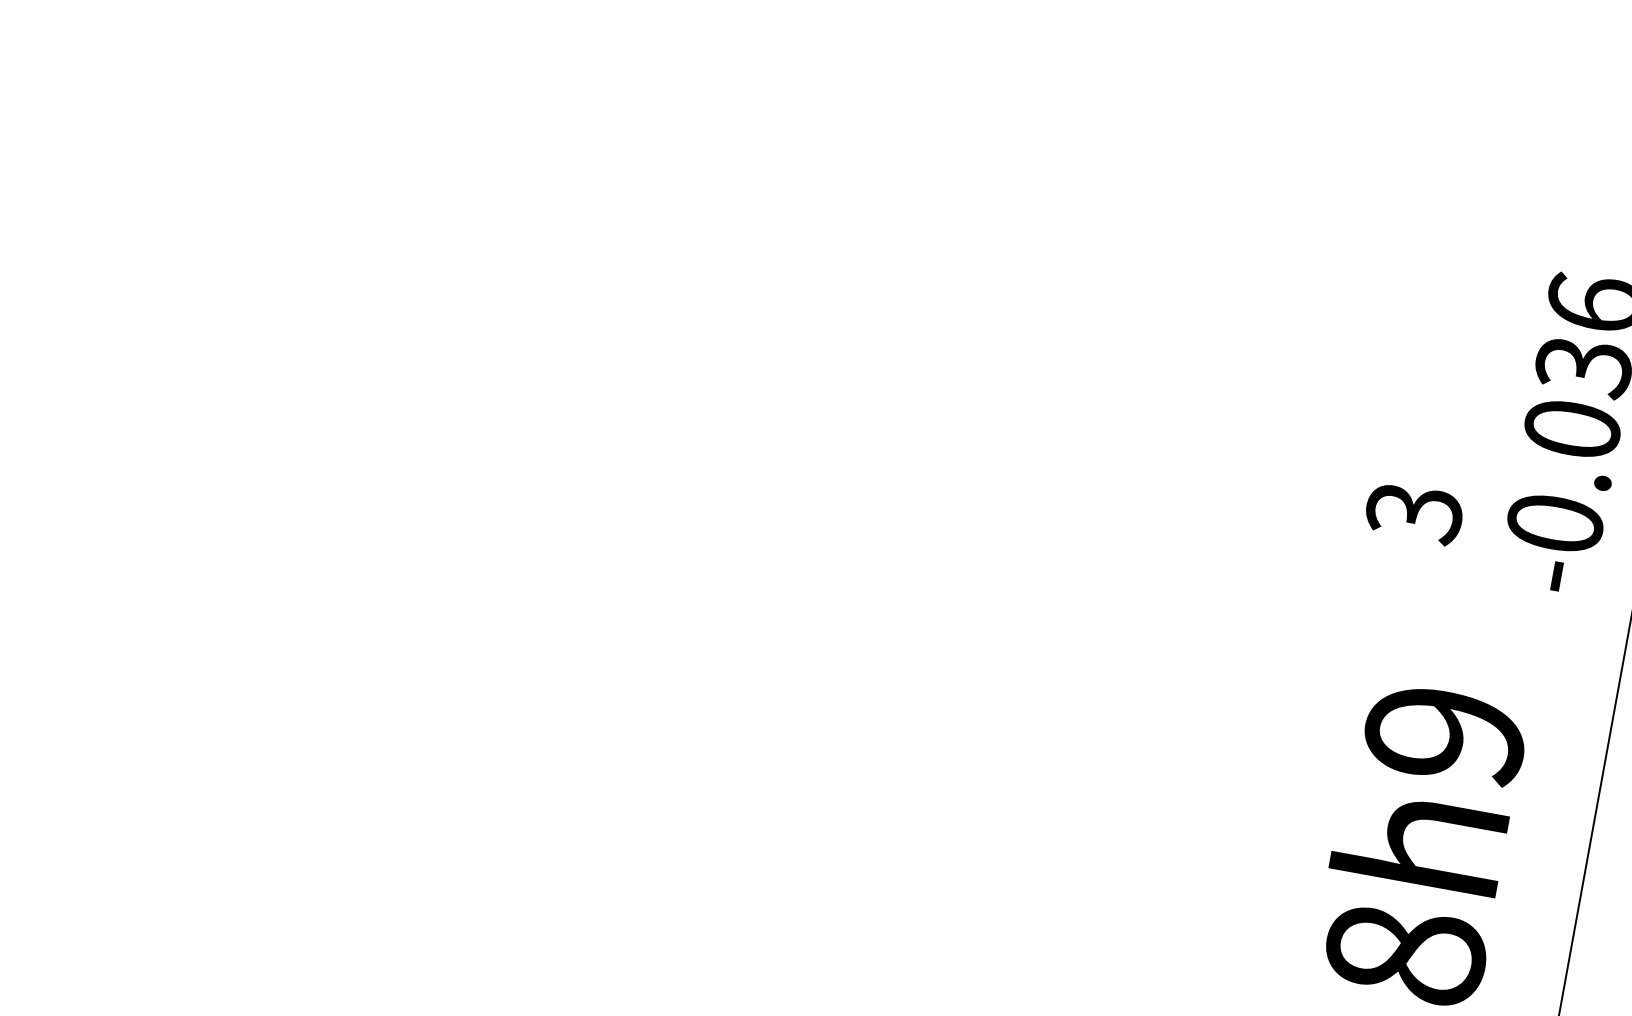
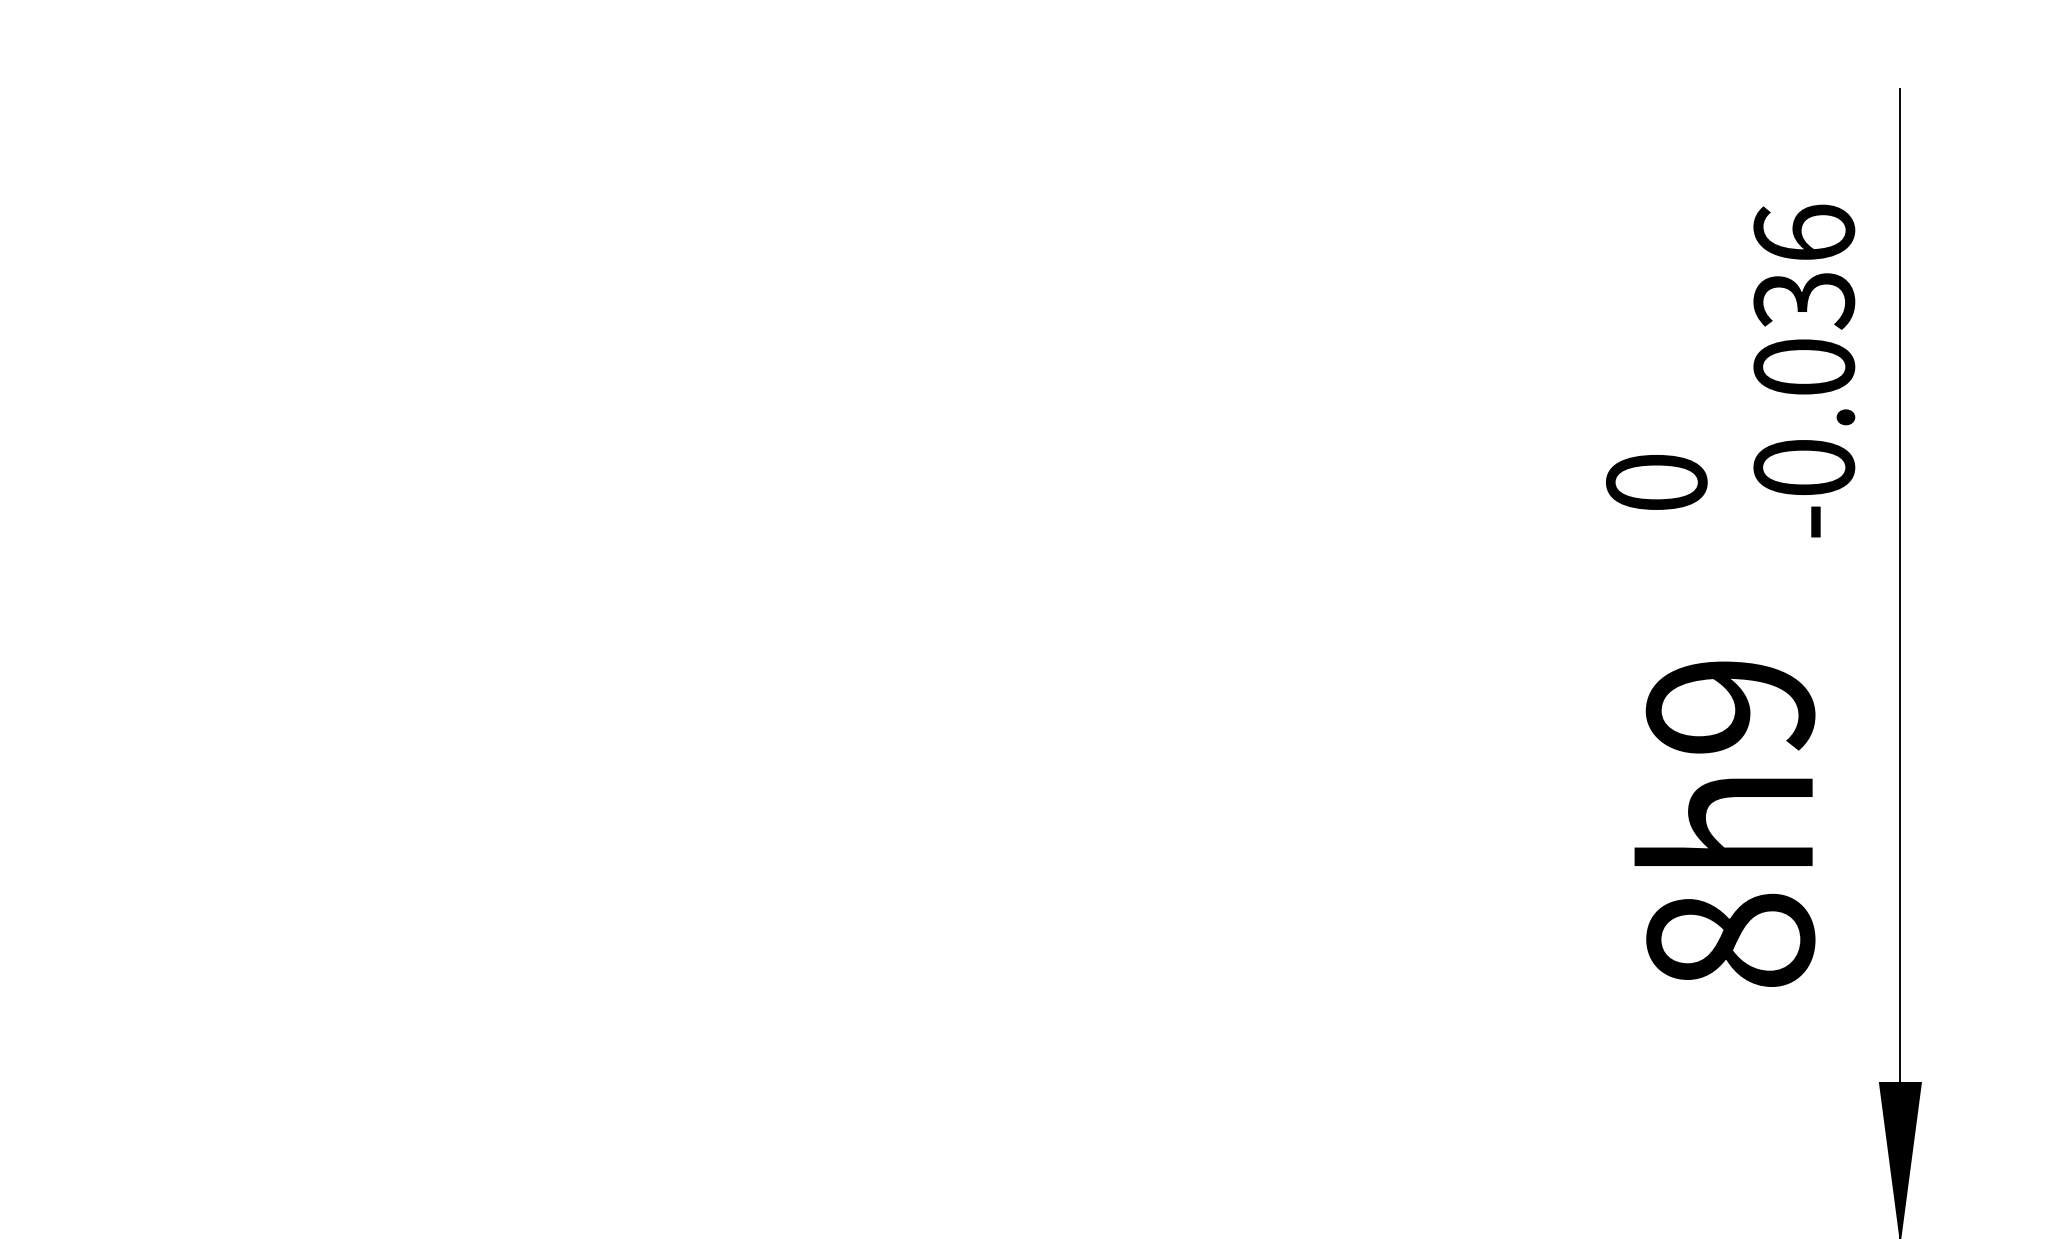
text: (1414, 513) -> (1656, 483), 3 -> 0

